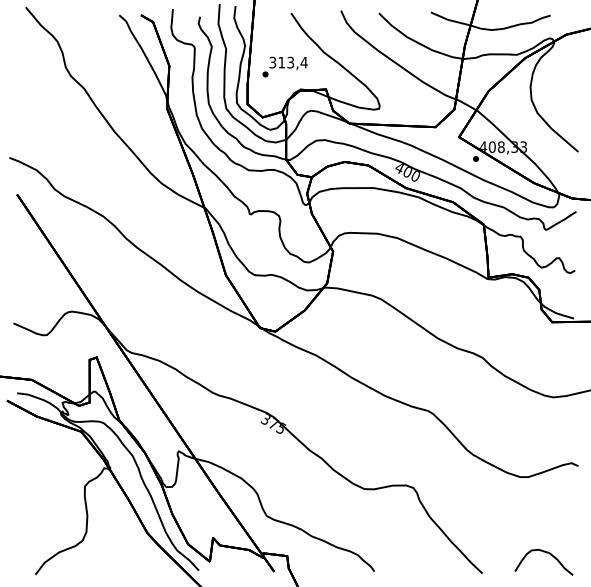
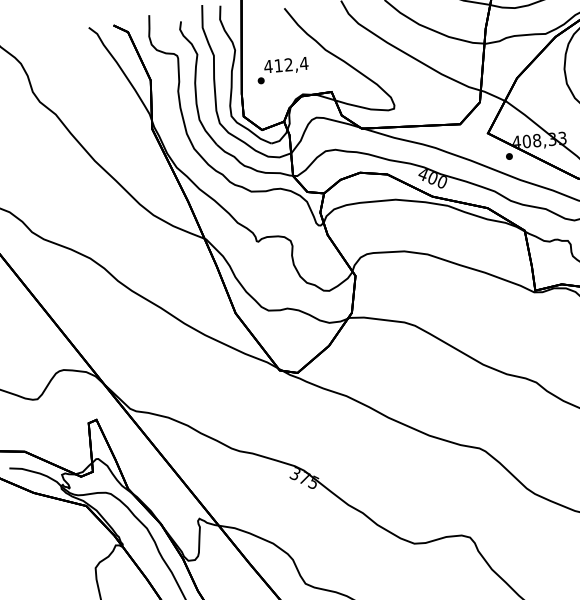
text: (281, 62) -> (278, 65), 313,4 -> 412,4

